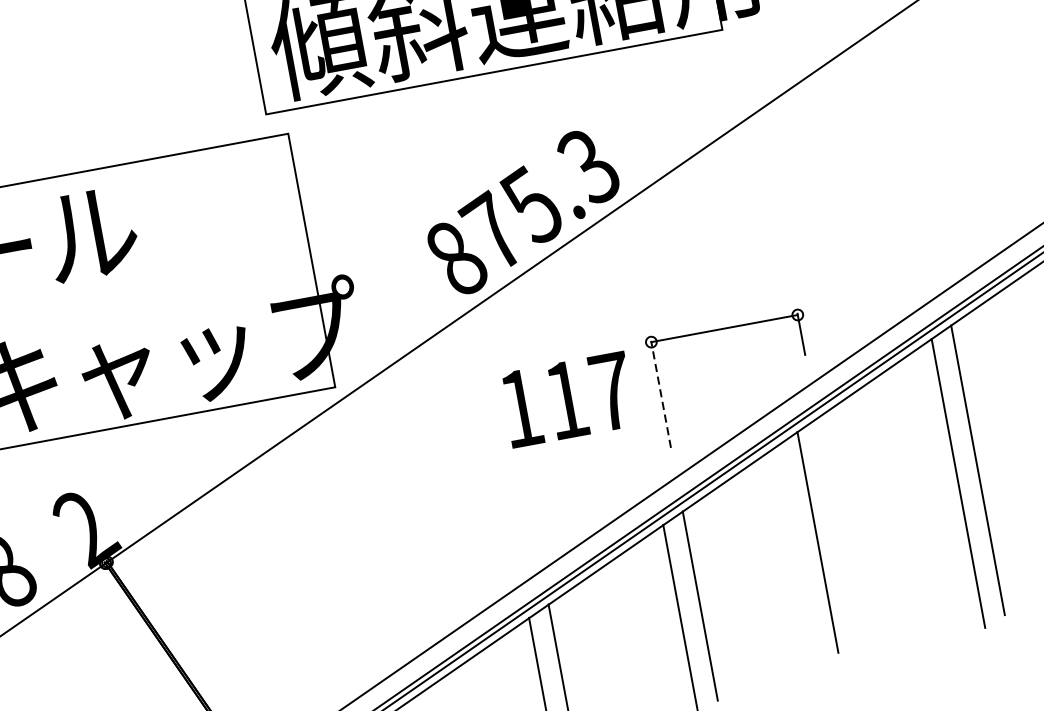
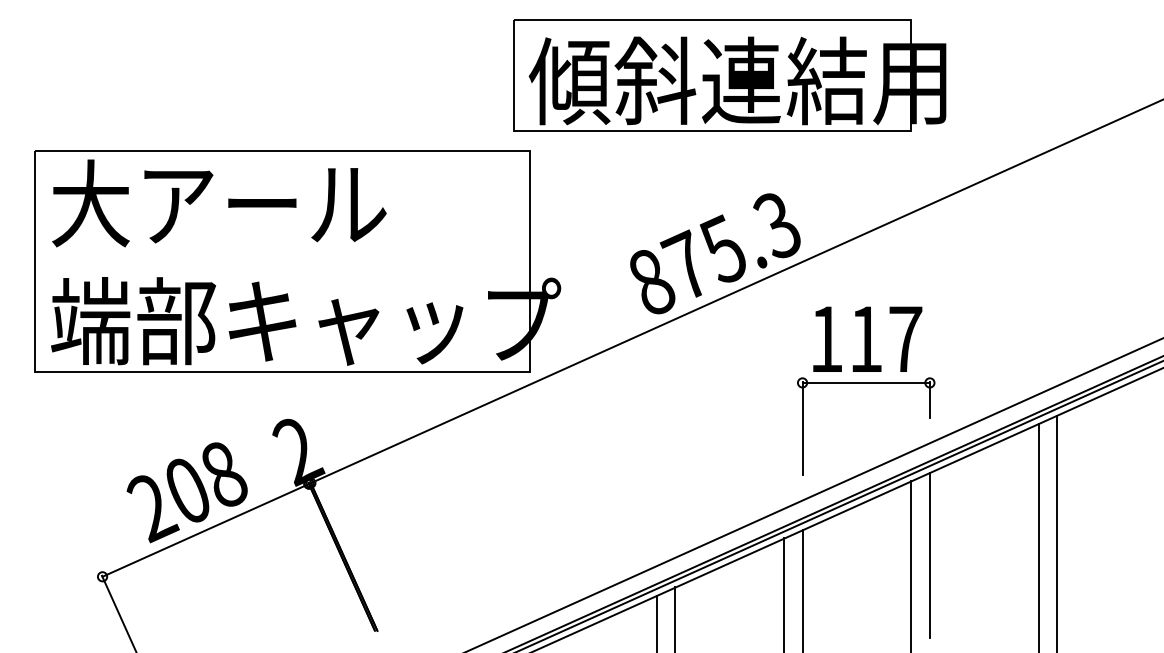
line: (661, 394) -> (802, 428), dashed -> solid
text: (567, 398) -> (867, 338), moved
line: (833, 512) -> (929, 554), added

